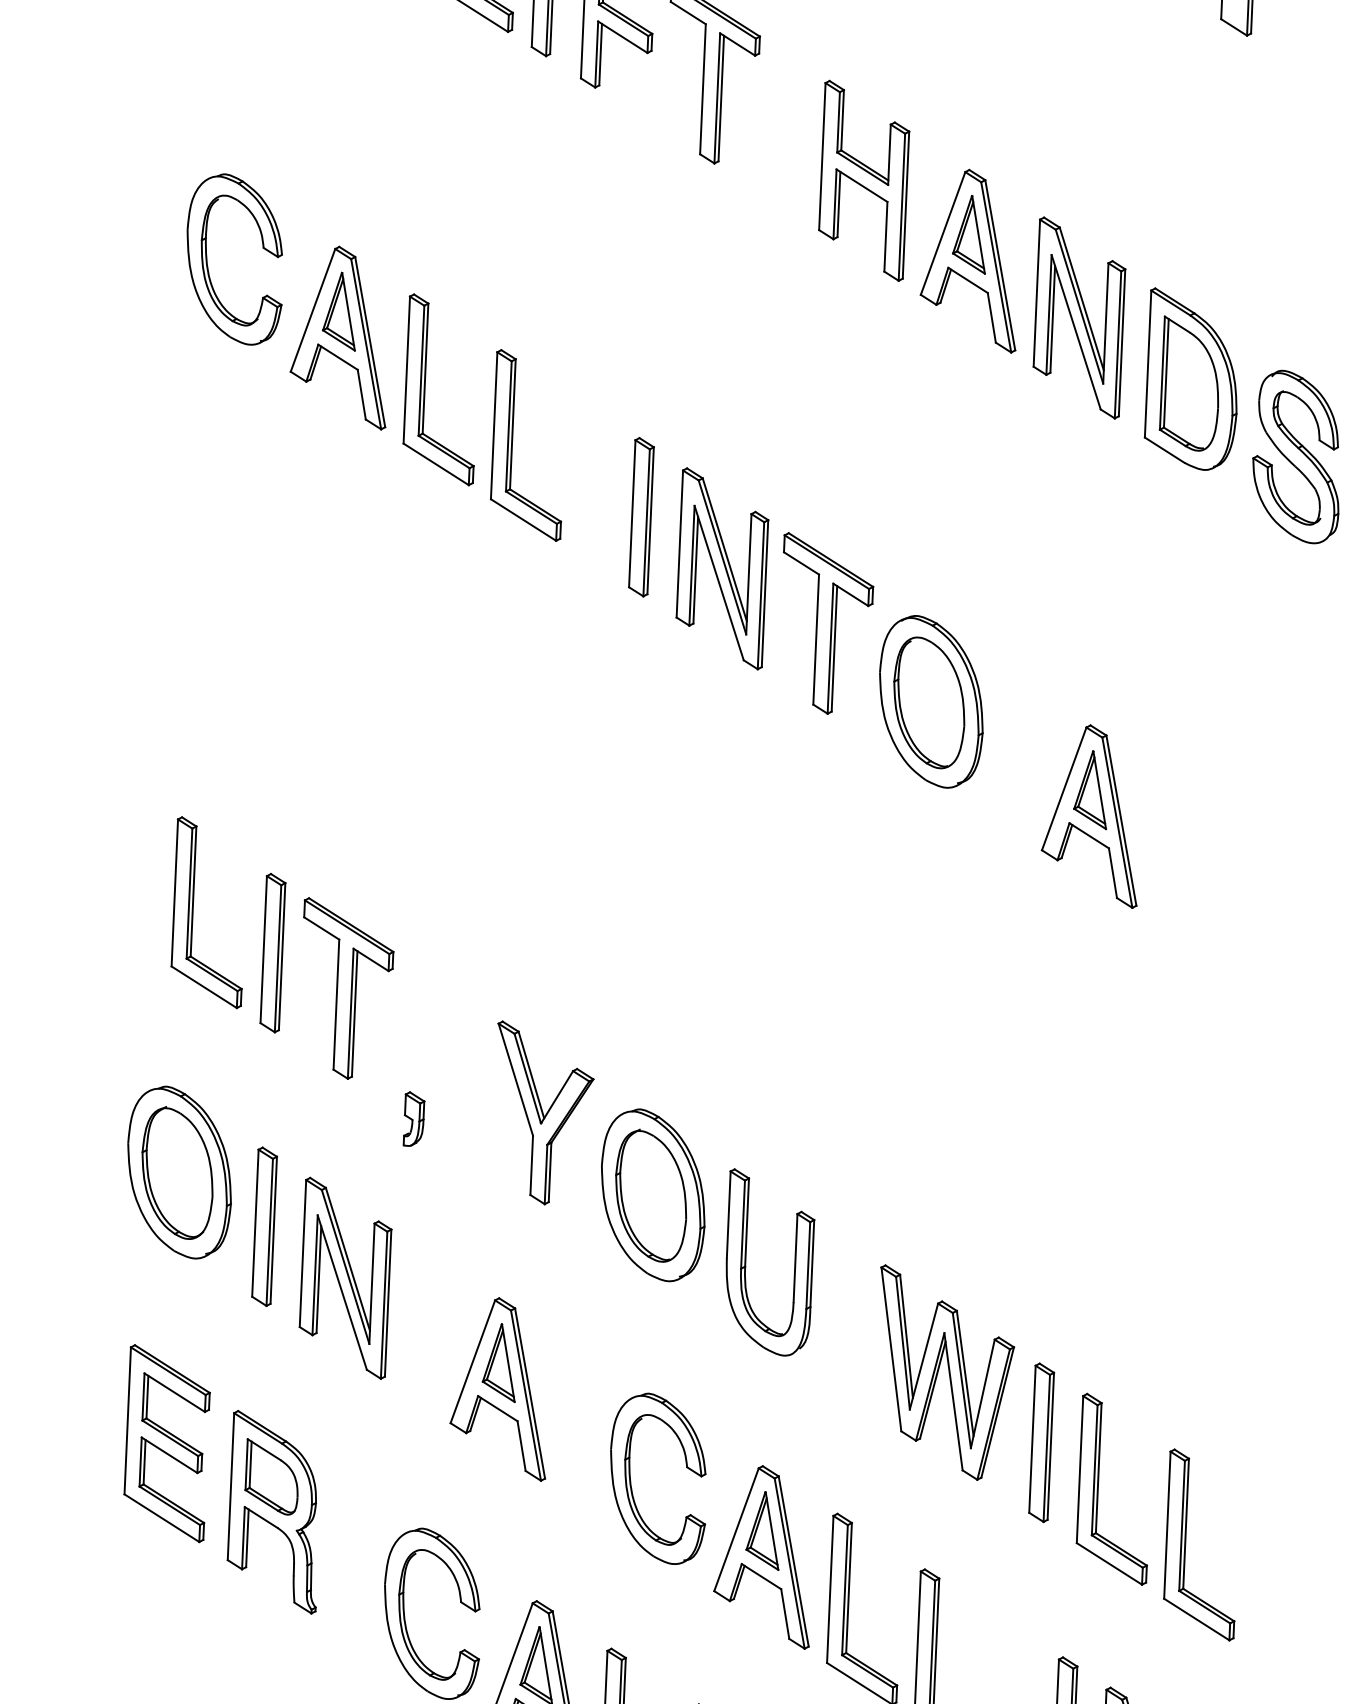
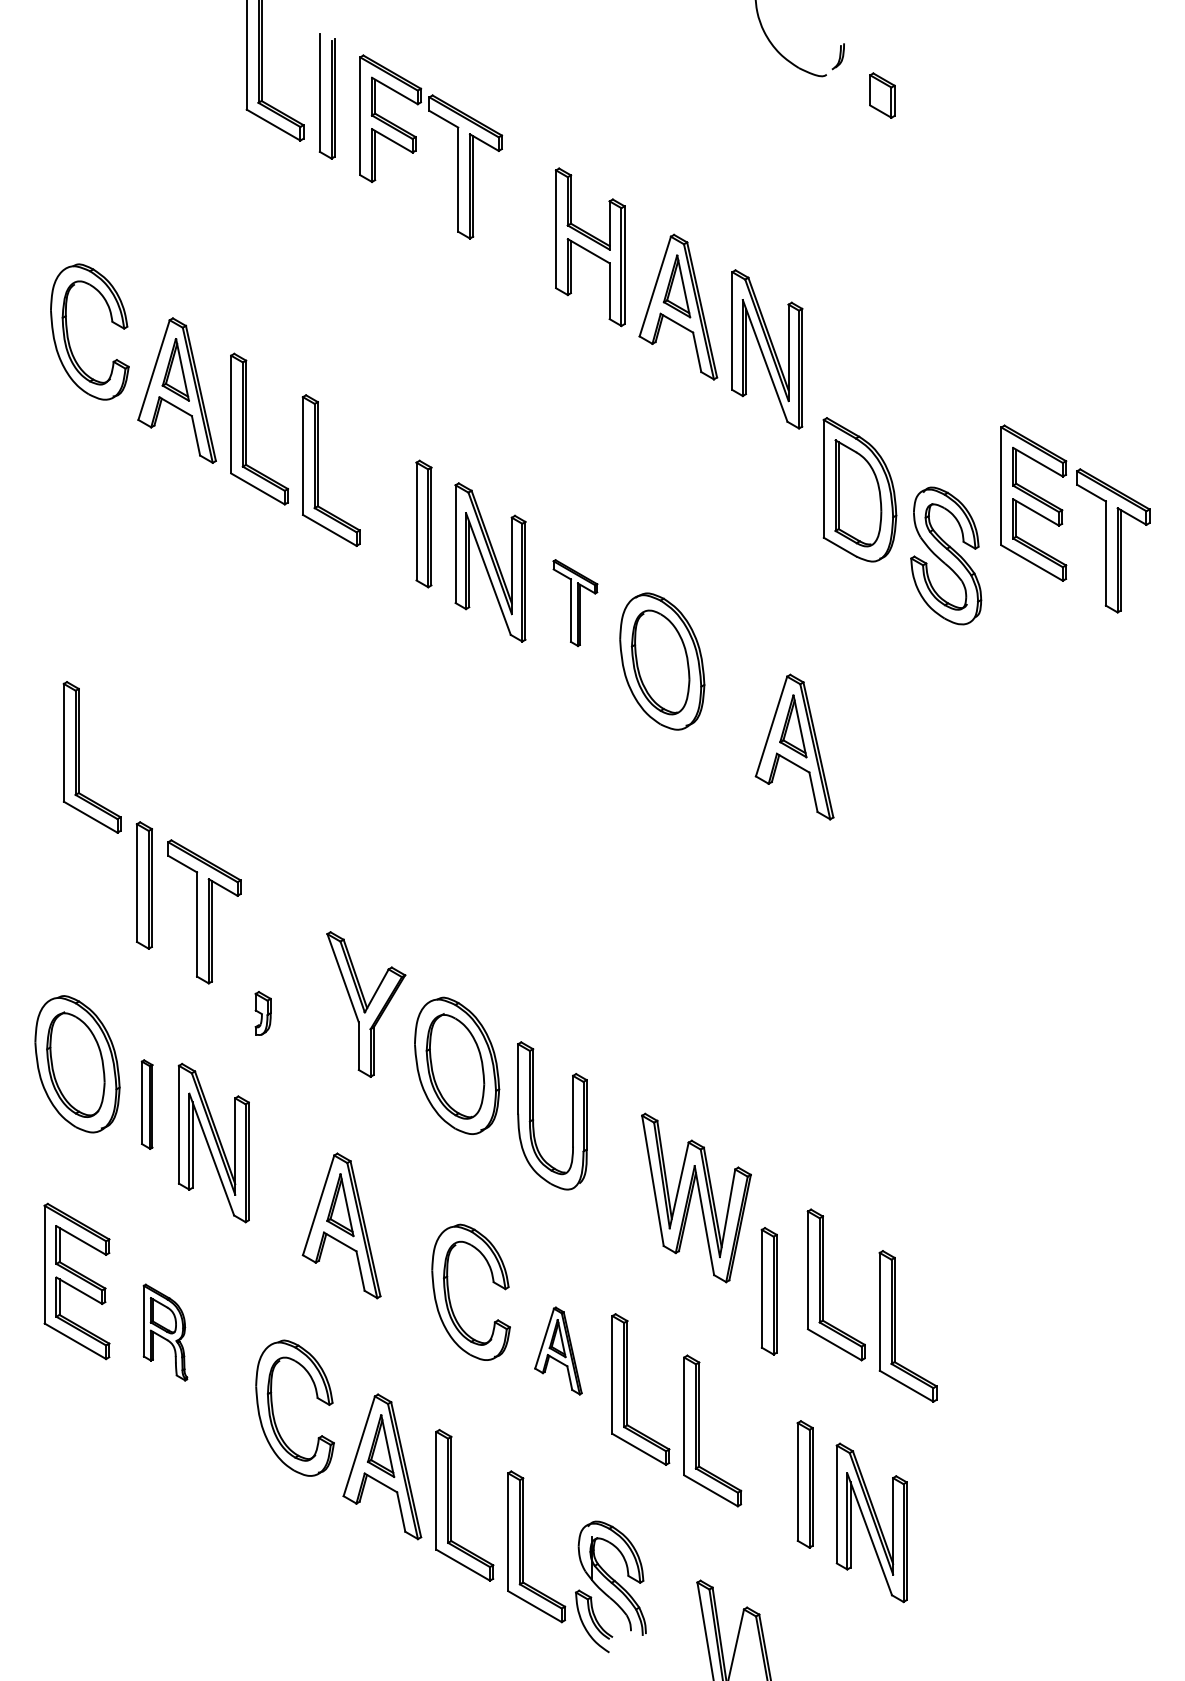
part: (1192, 379) -> (859, 489), moved
part: (1297, 456) -> (946, 555), moved
part: (826, 623) -> (575, 602), size x0.6
part: (193, 912) -> (79, 757), moved
part: (263, 1226) -> (146, 1104), size x0.7
part: (1040, 1443) -> (768, 1291), moved
part: (274, 1512) -> (165, 1332), size x0.6
part: (764, 1555) -> (558, 1350), size x0.6

